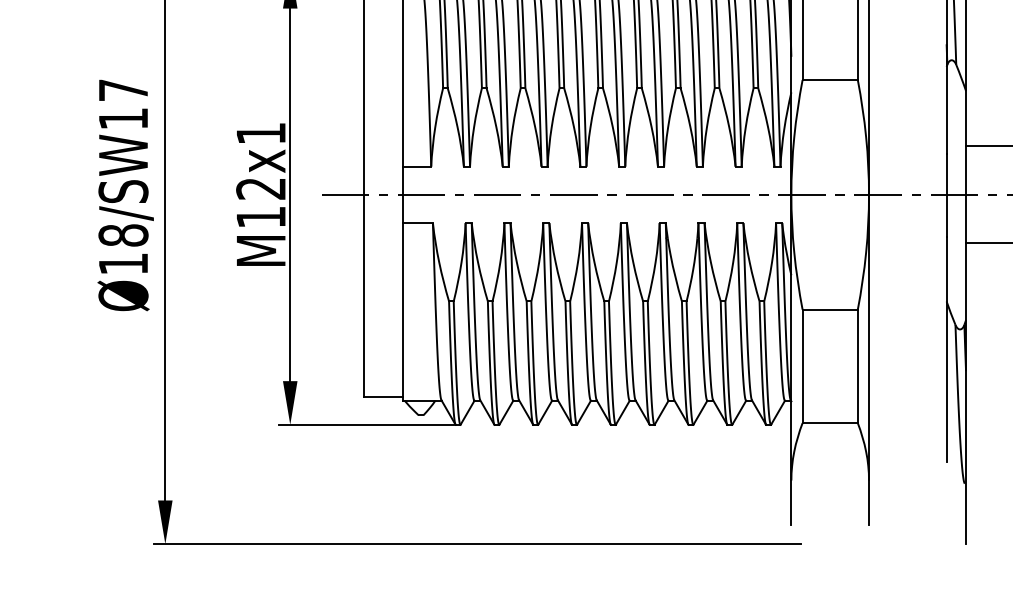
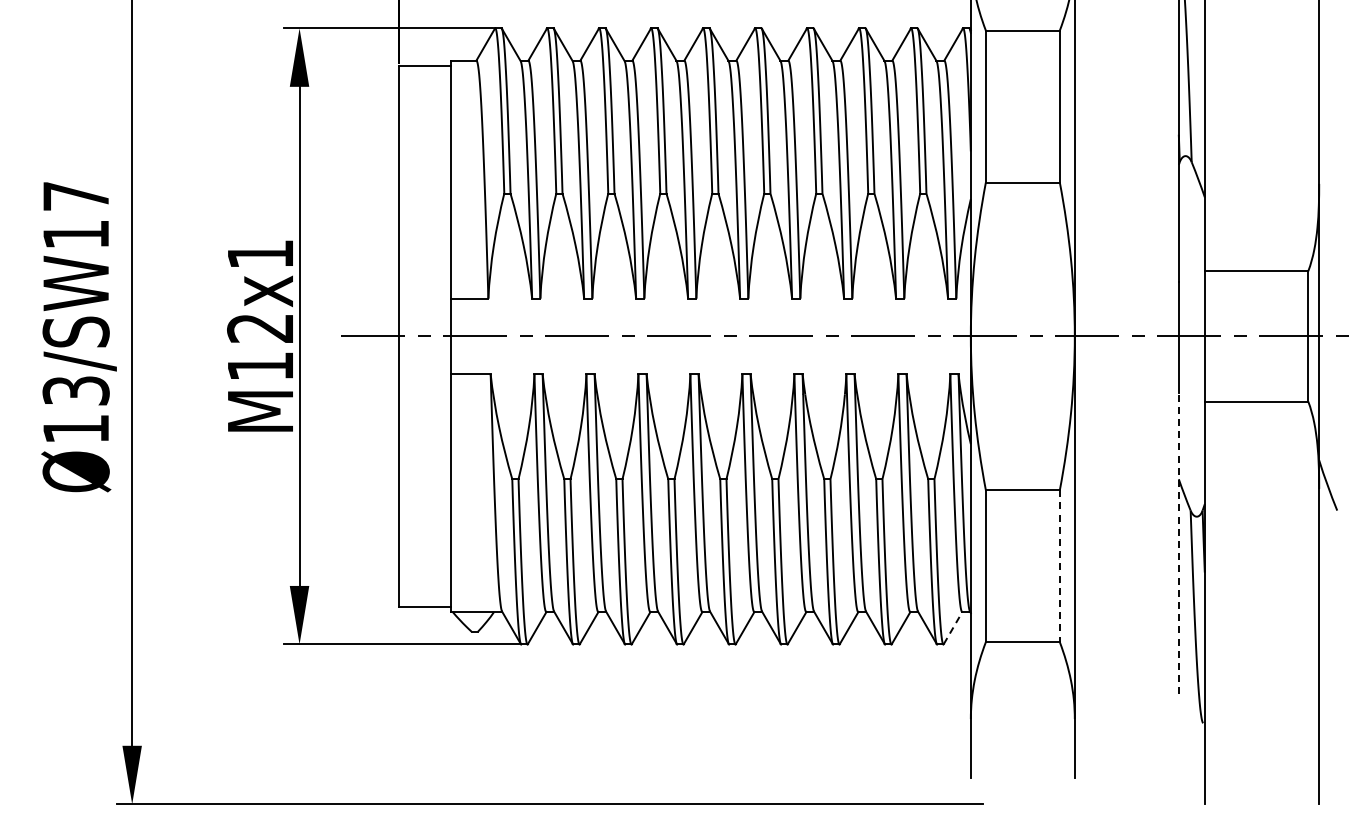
text: (123, 235) -> (75, 390), Ø18/SW17 -> Ø13/SW17
line: (946, 349) -> (1178, 543), solid -> dashed
line: (857, 366) -> (1059, 566), solid -> dashed
line: (778, 412) -> (953, 628), solid -> dashed

